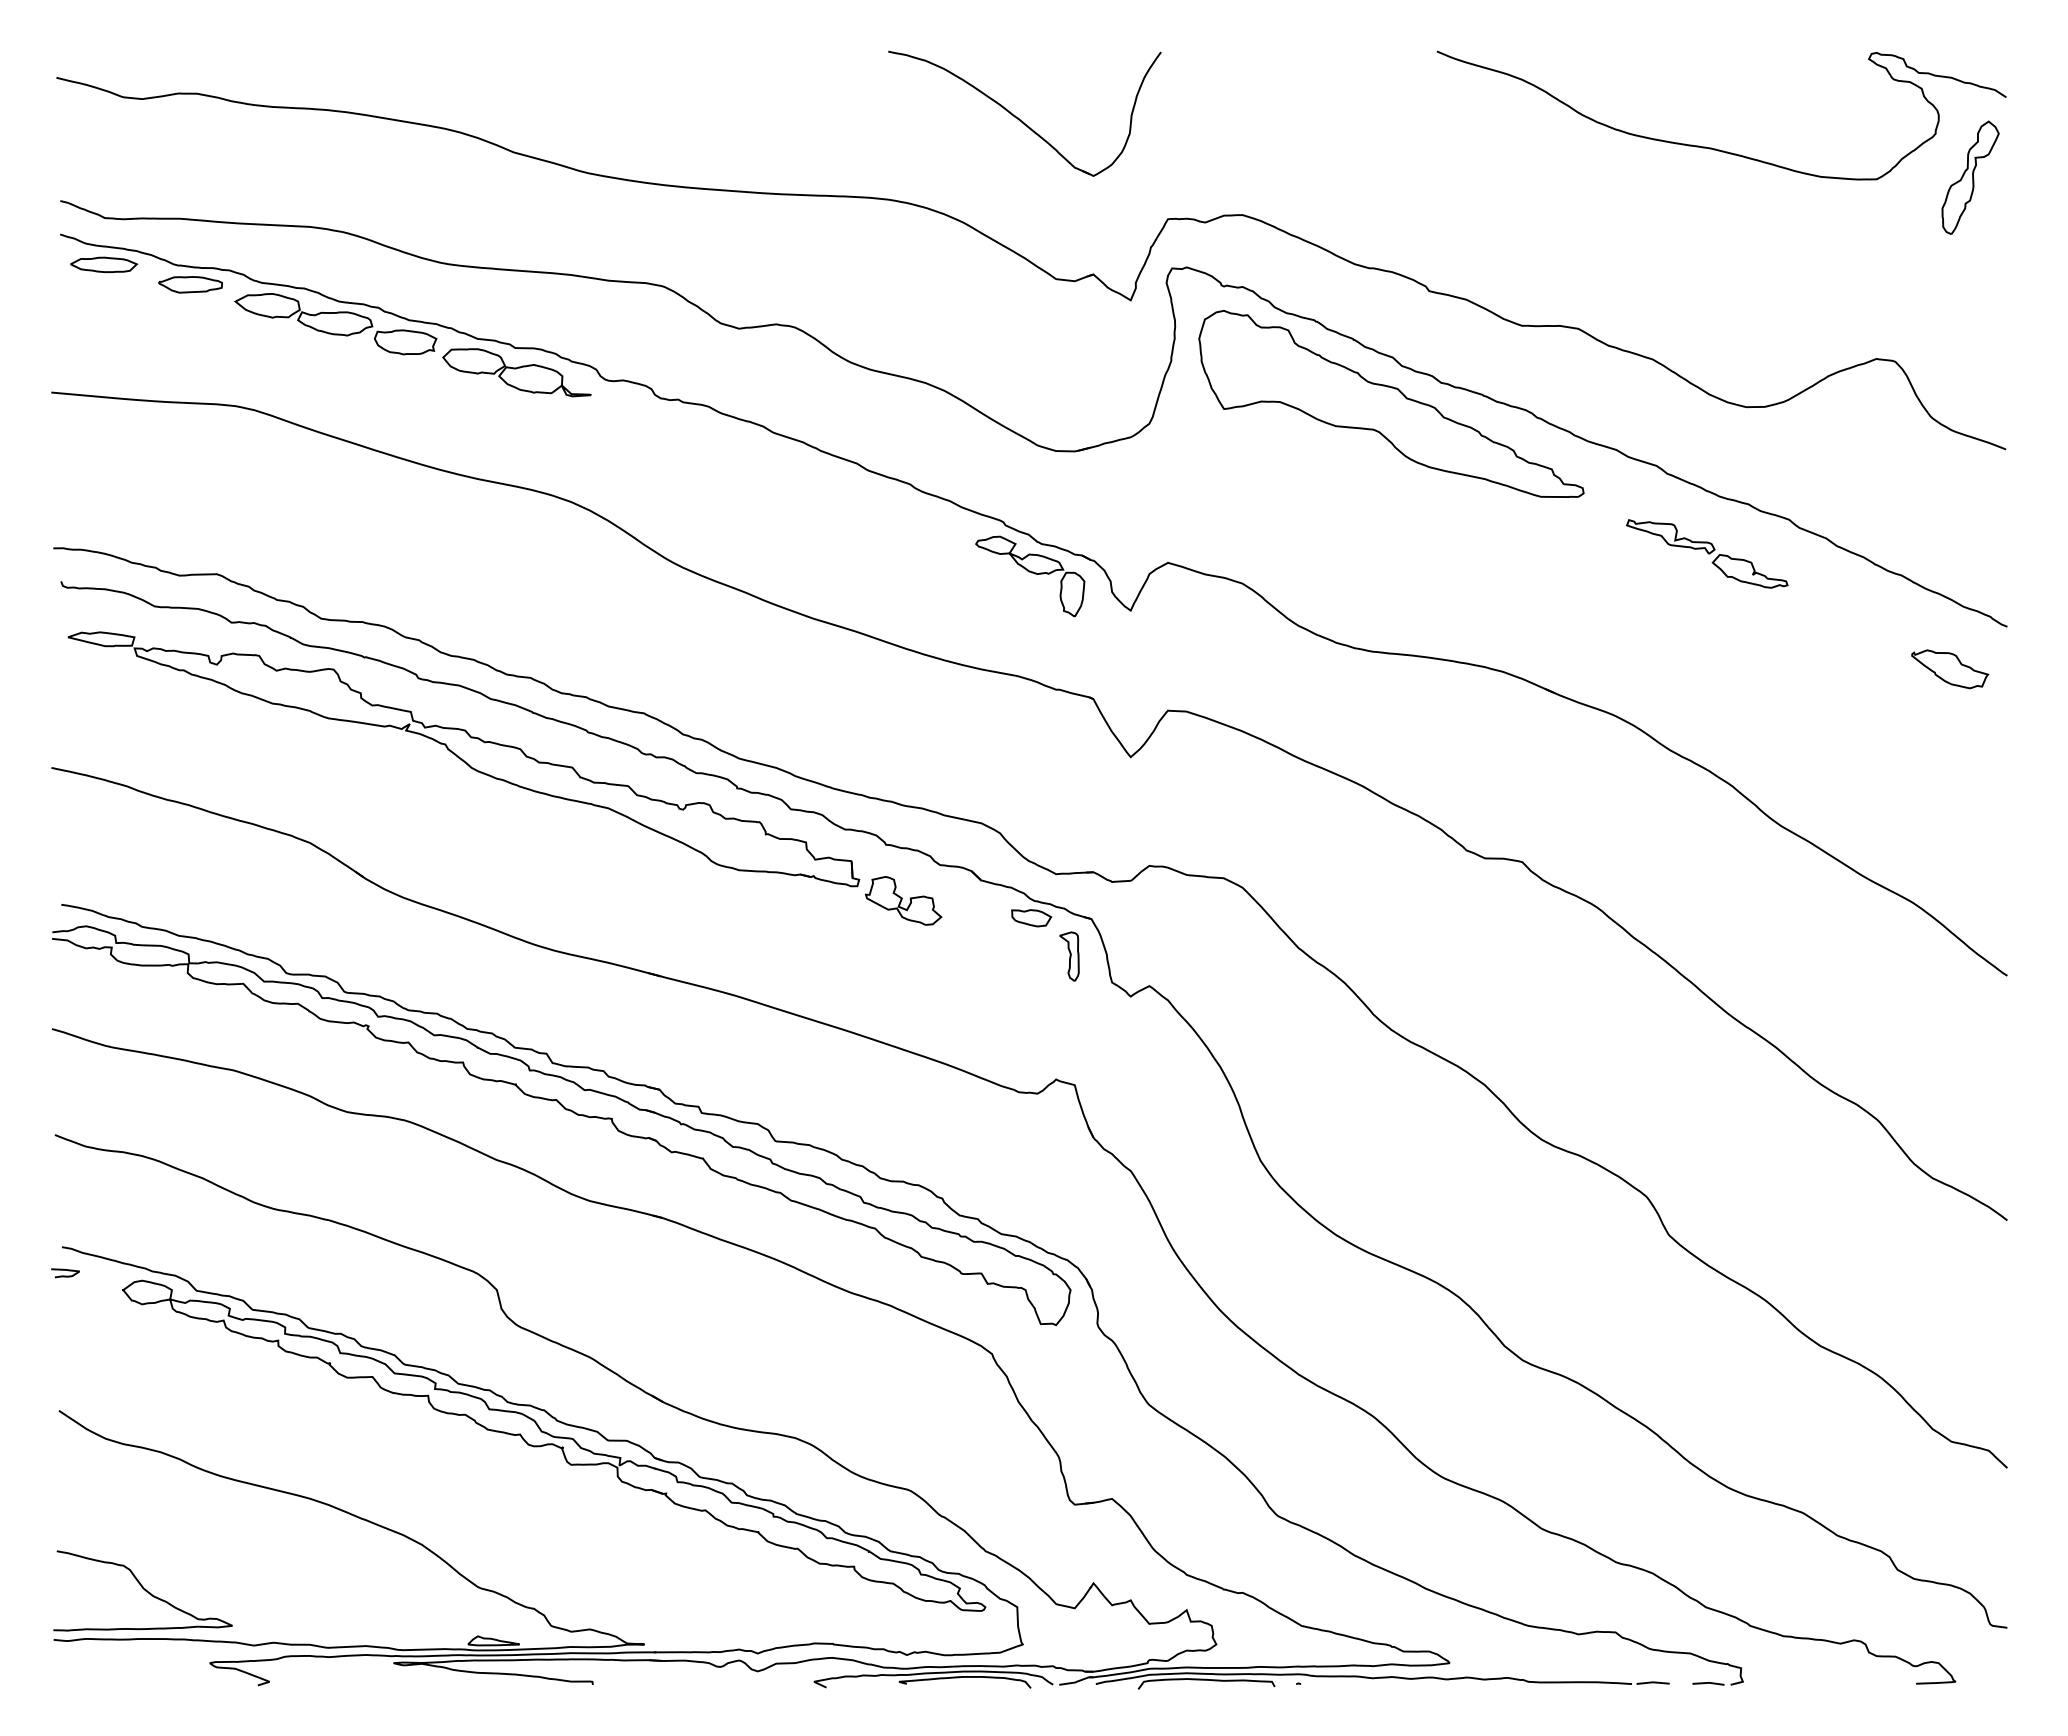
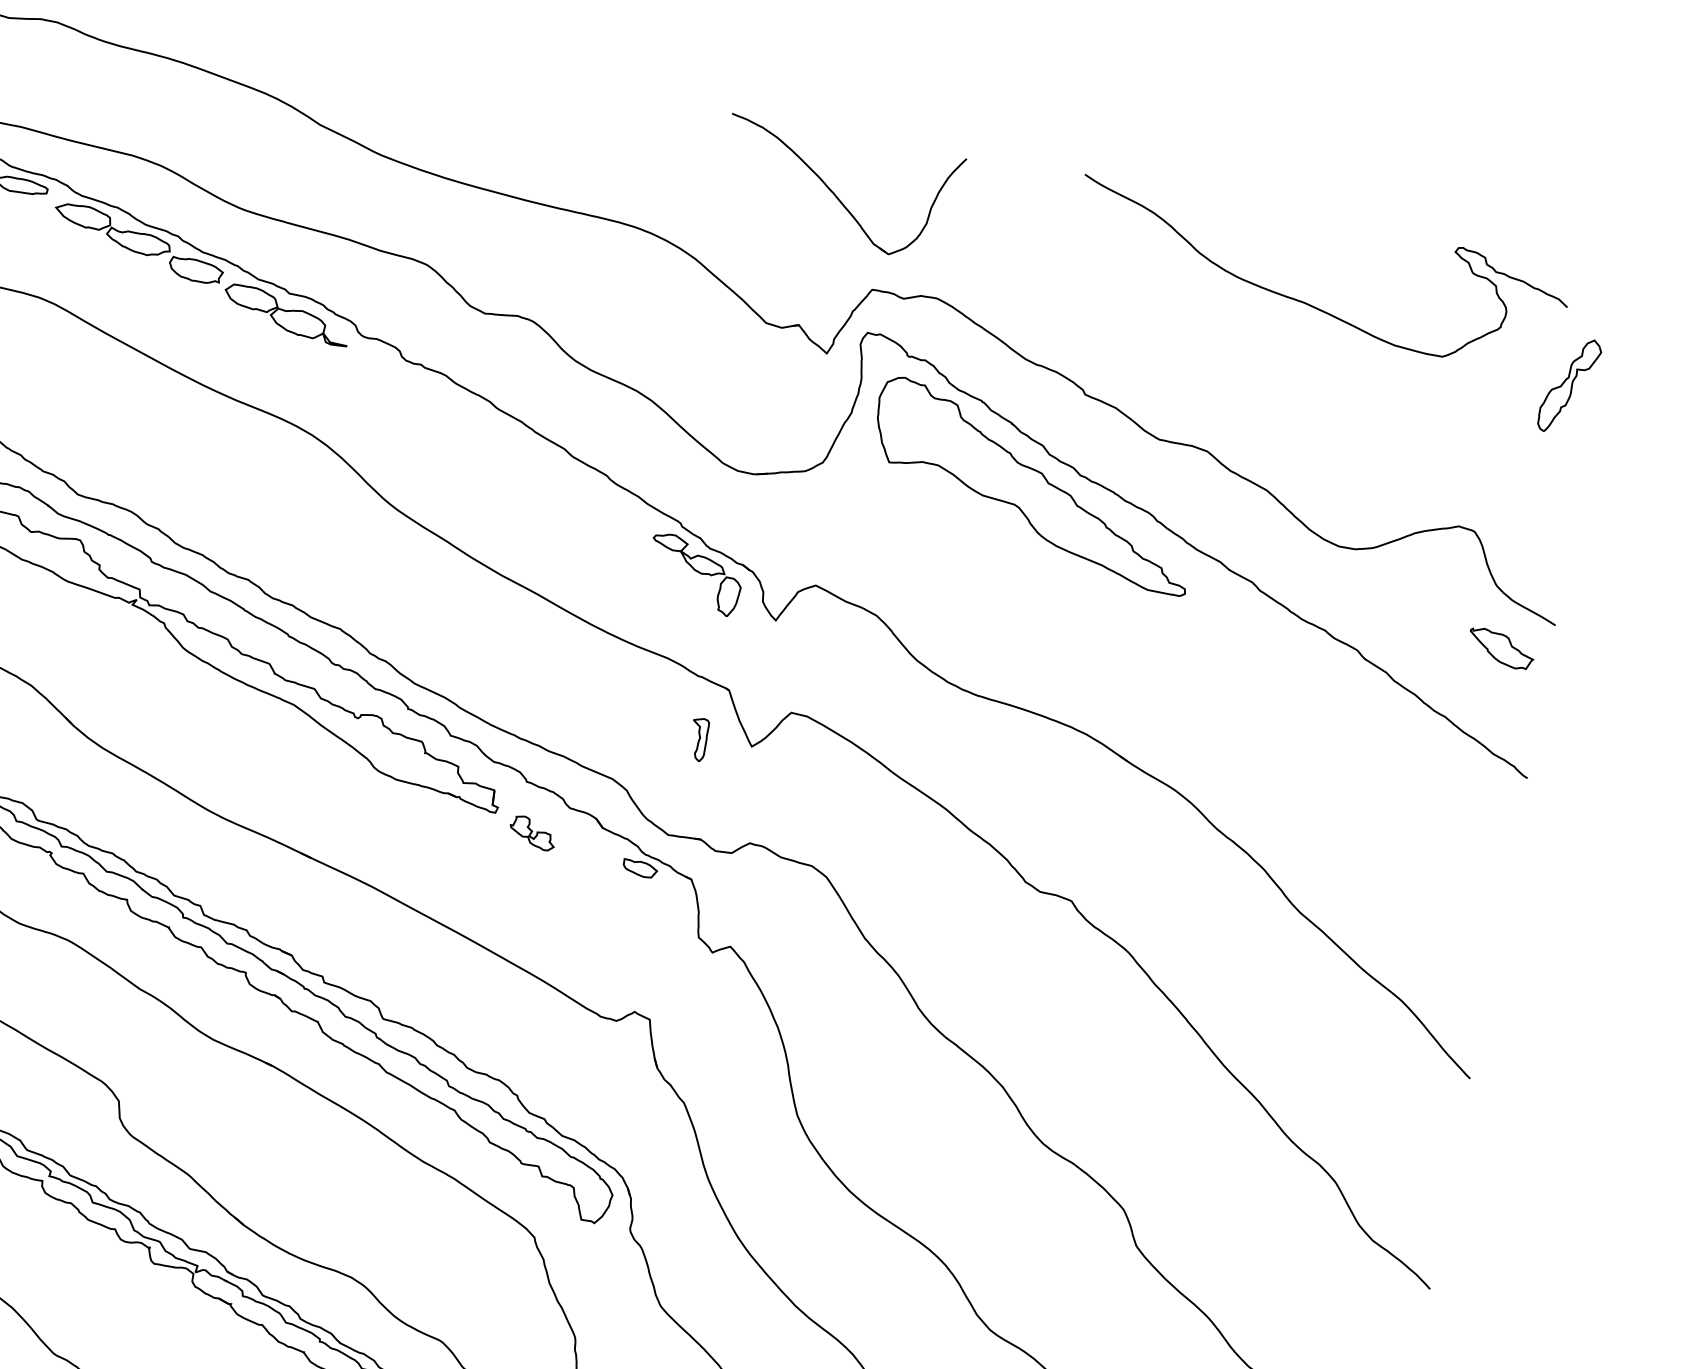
part: (1019, 118) -> (834, 192), moved
curve: (1711, 147) -> (1305, 302), moved
part: (1707, 553) -> (1281, 666), removed
part: (1950, 669) -> (1501, 649), moved
part: (903, 900) -> (532, 832), size x0.7
part: (1069, 956) -> (698, 739), moved

